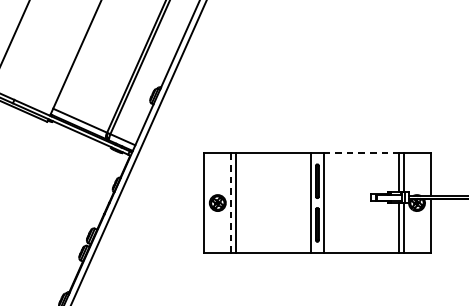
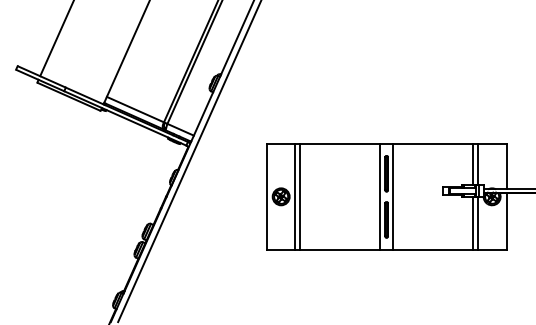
line: (361, 153) -> (433, 144), dashed -> solid
line: (231, 202) -> (295, 196), dashed -> solid

